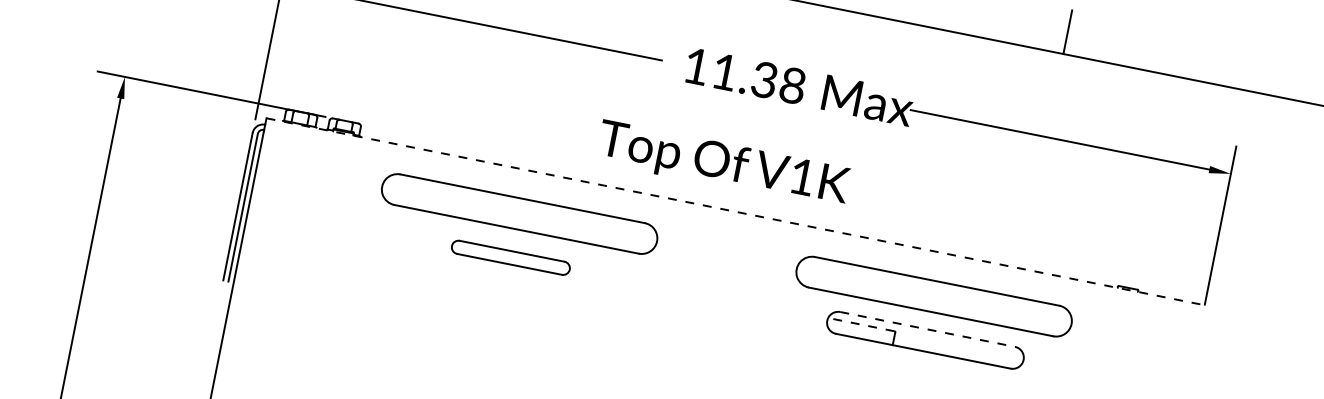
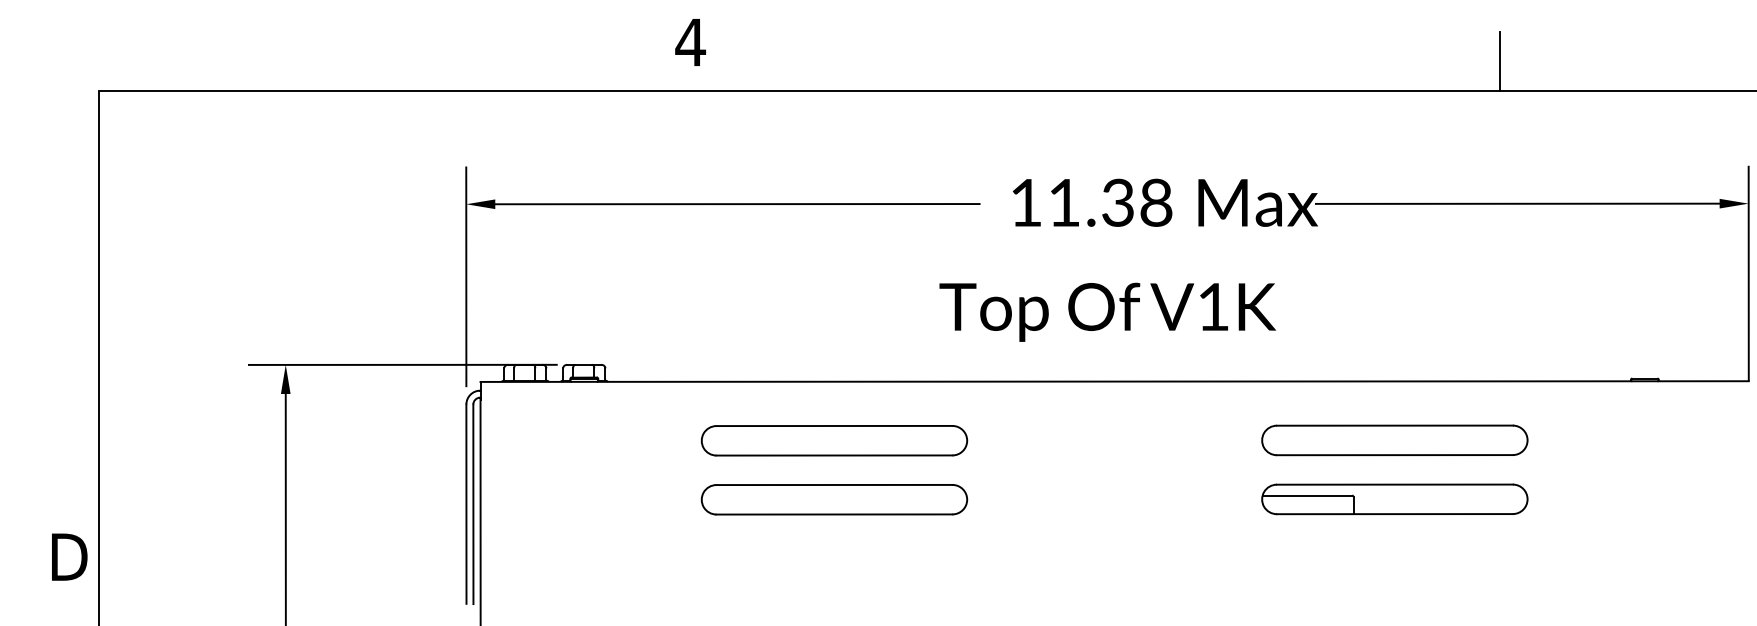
text: (723, 164) -> (1107, 311), moved
line: (736, 211) -> (1115, 381), dashed -> solid
part: (519, 213) -> (834, 440), size x0.71
part: (510, 257) -> (834, 499), size x1.67
part: (933, 296) -> (1394, 440), size x0.71
line: (861, 324) -> (1307, 495), dashed -> solid
line: (927, 329) -> (1394, 484), dashed -> solid

